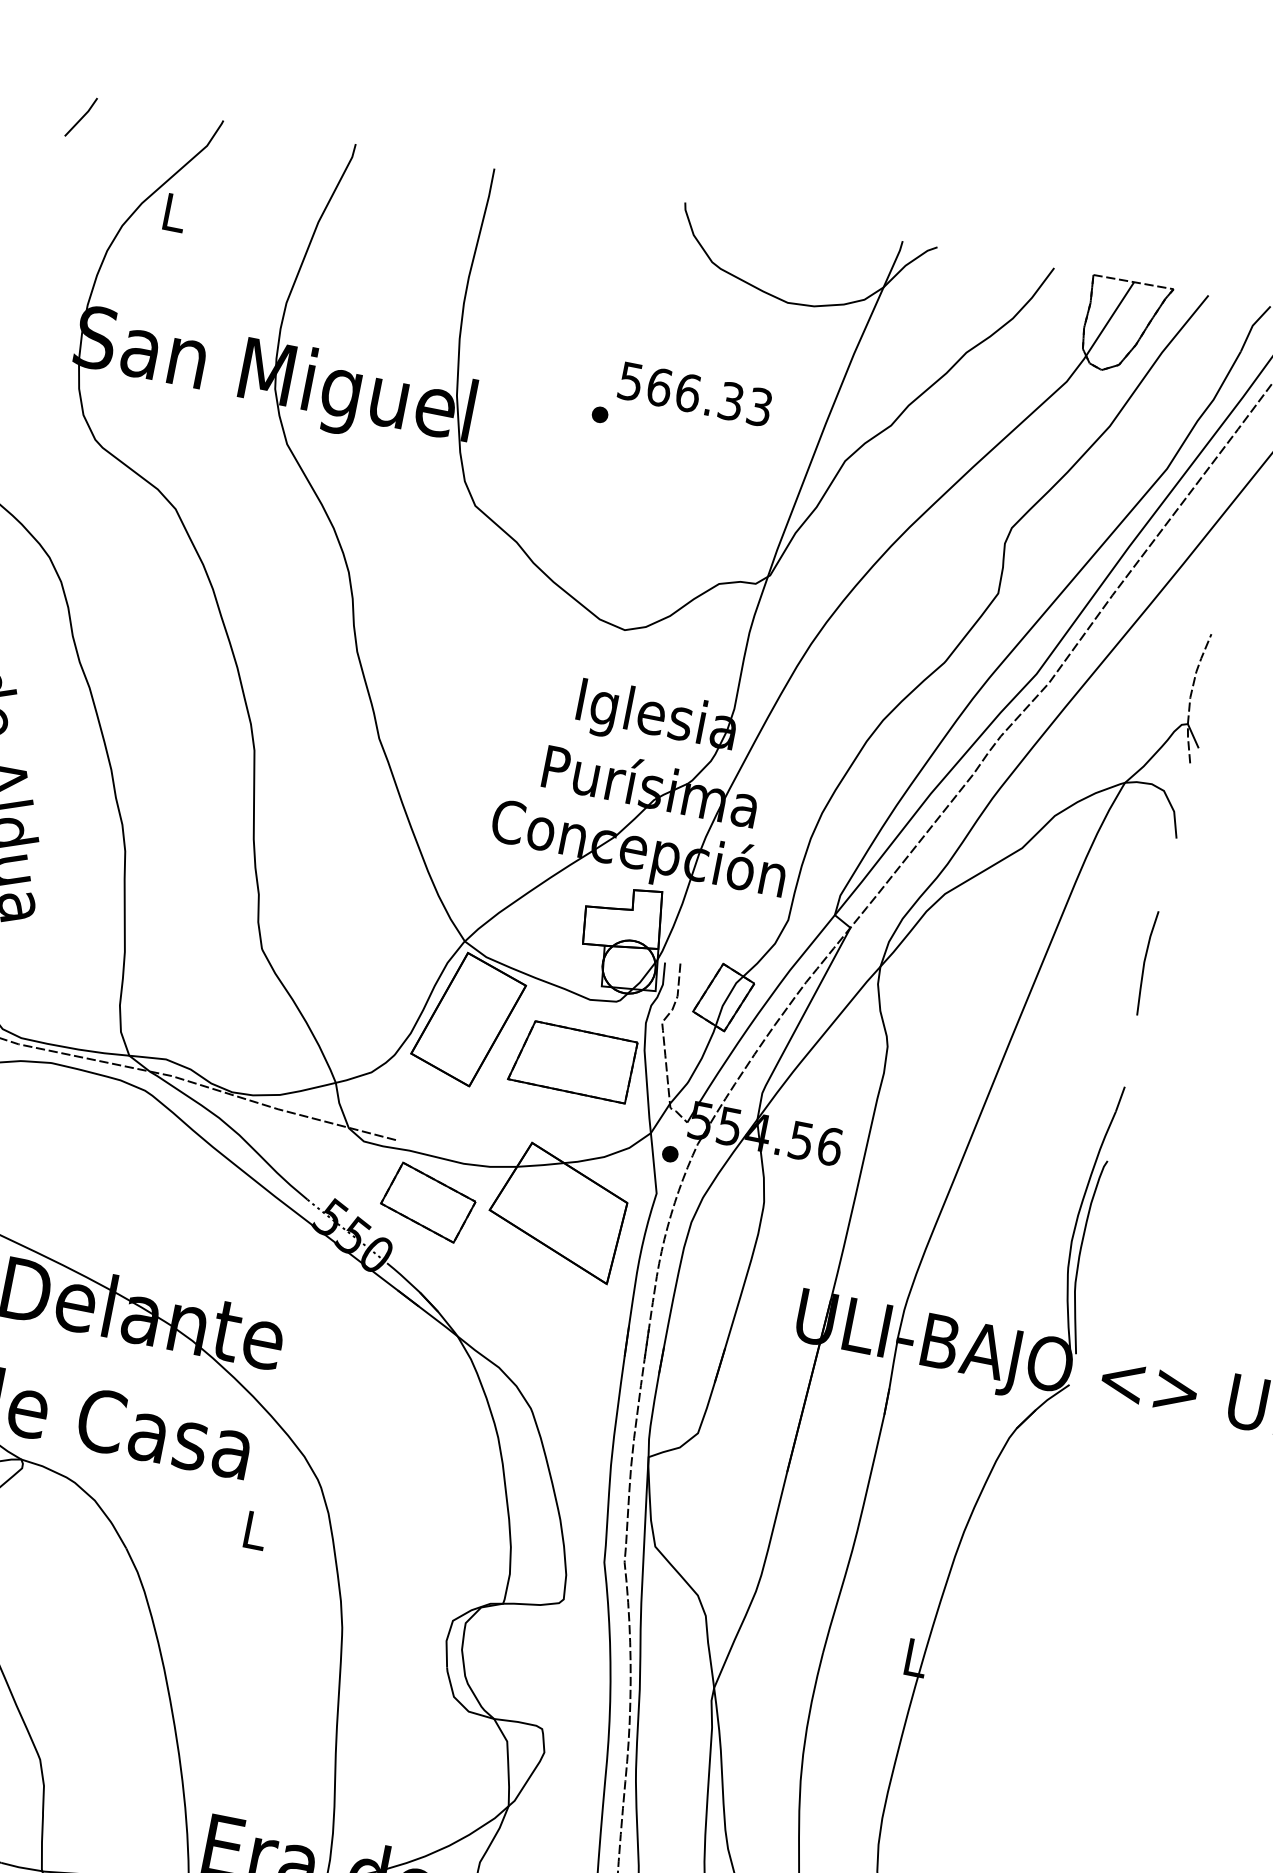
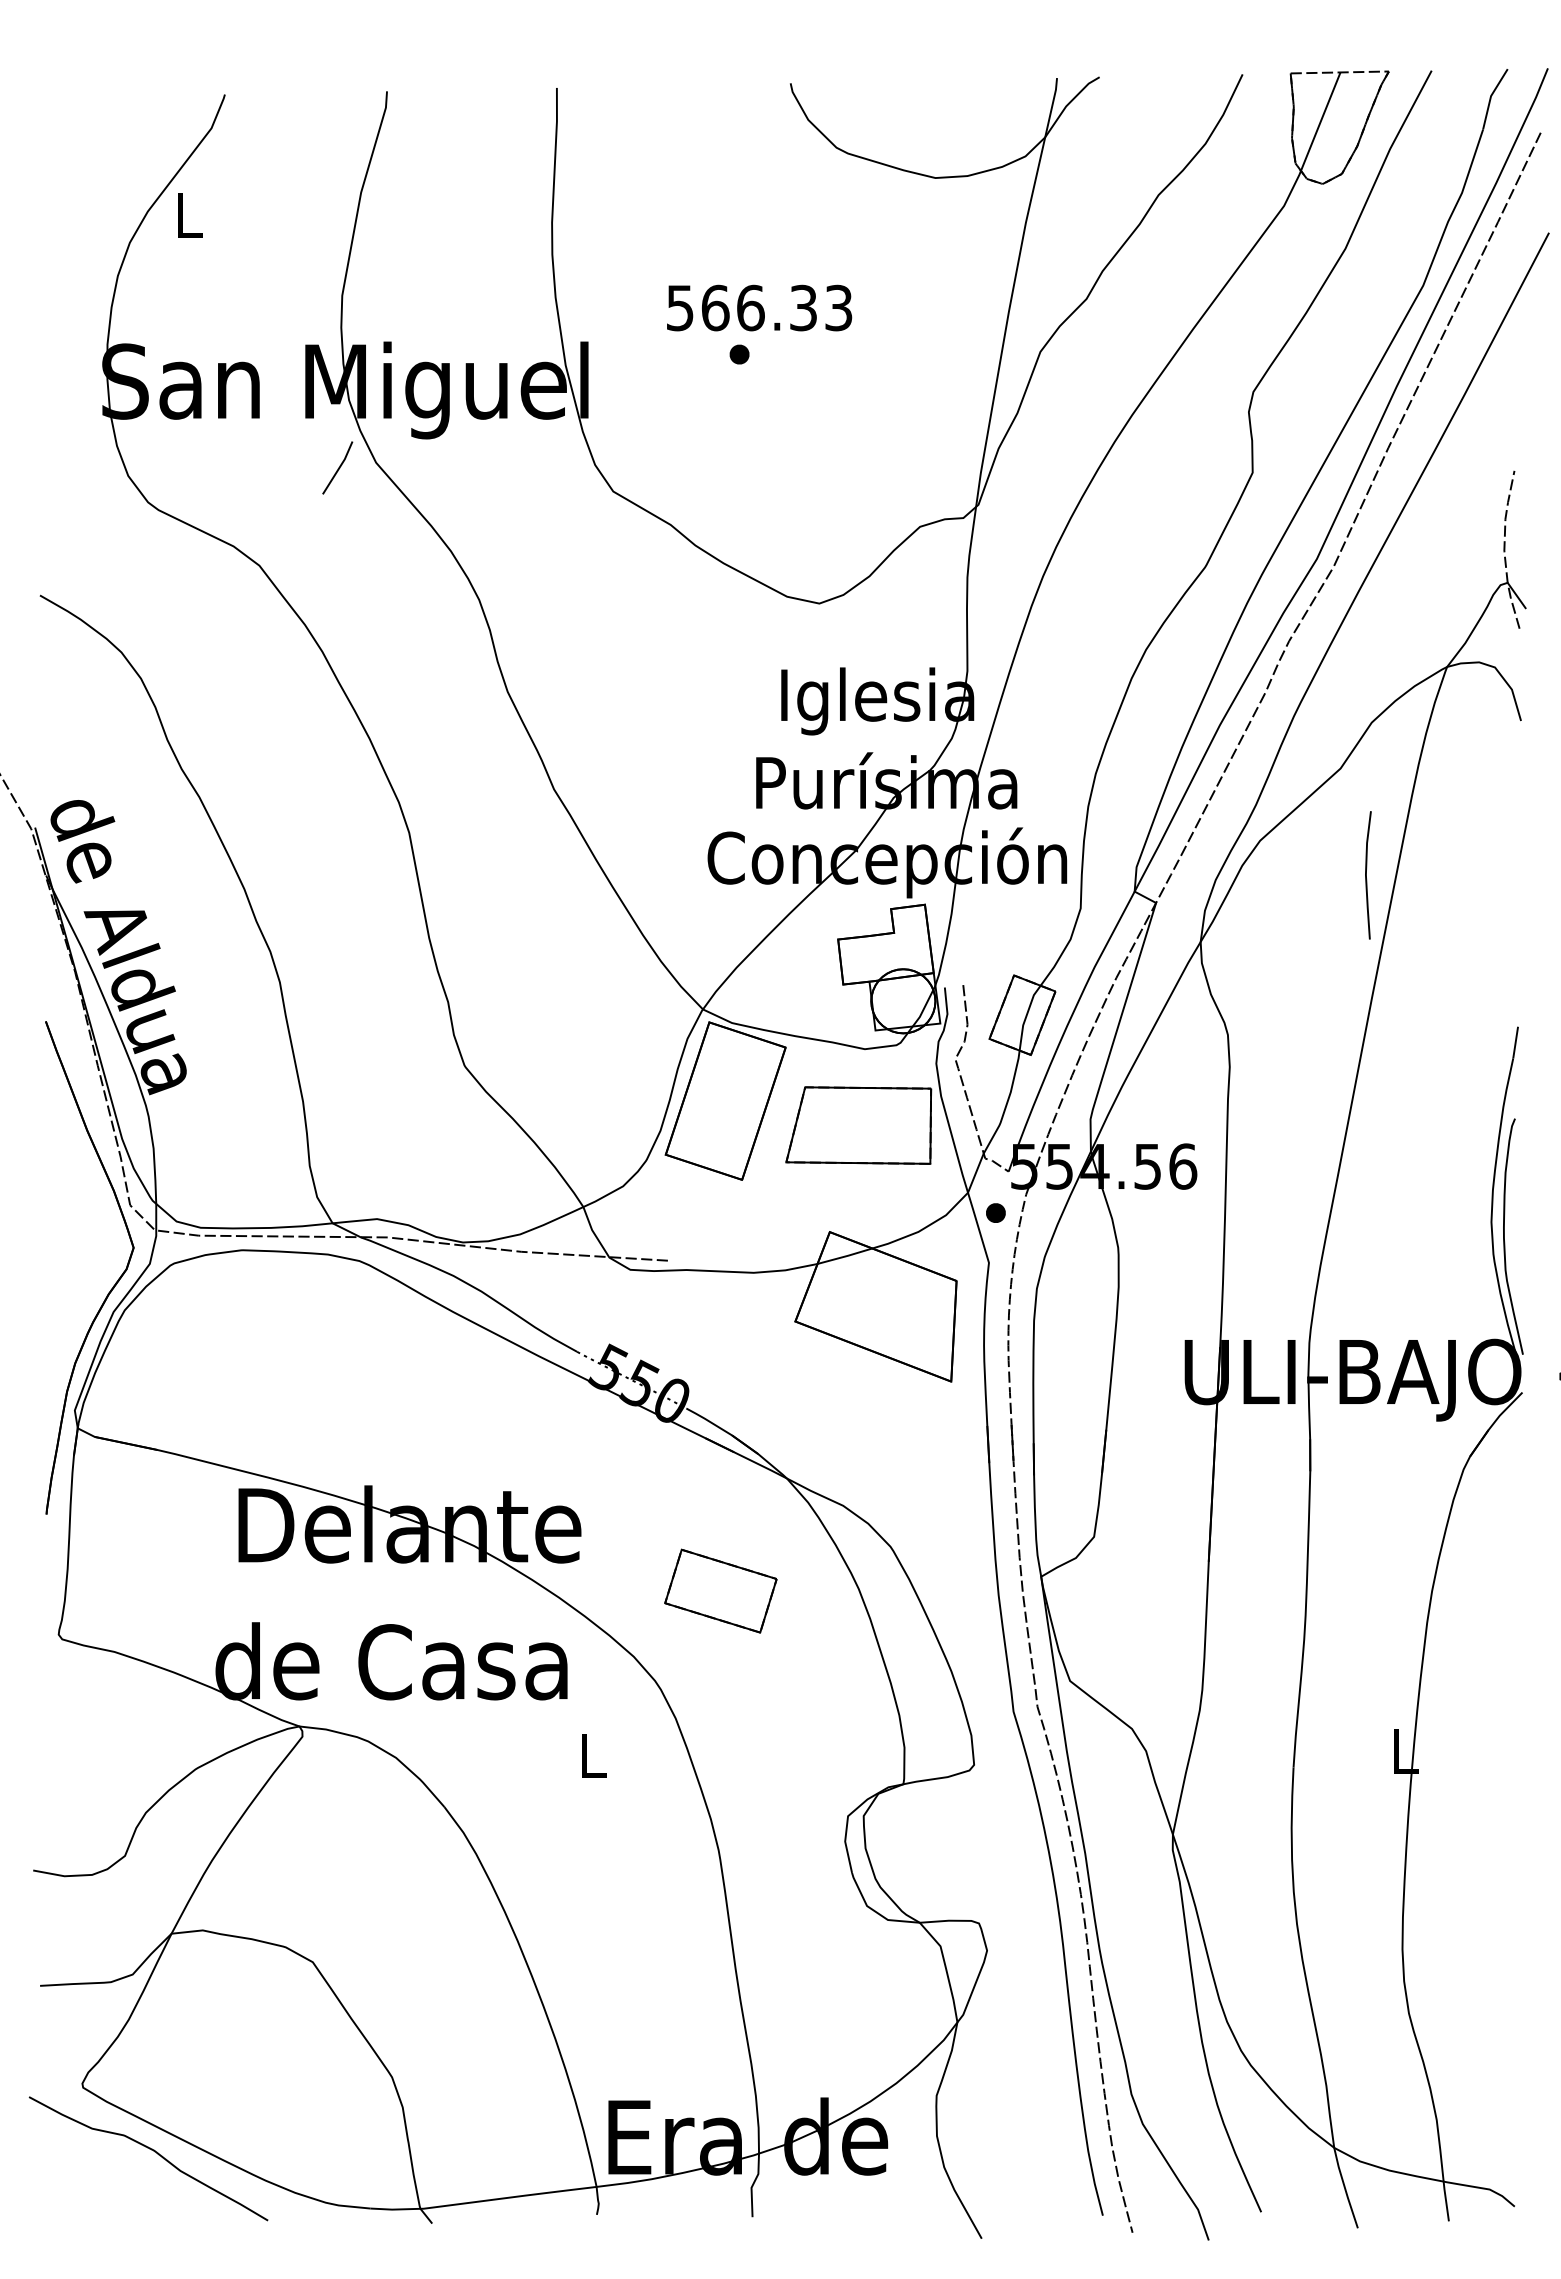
line: (81, 116) -> (338, 467), moved
text: (695, 393) -> (759, 307), moved
line: (1144, 962) -> (1366, 875), moved
part: (428, 1202) -> (720, 1590), moved

